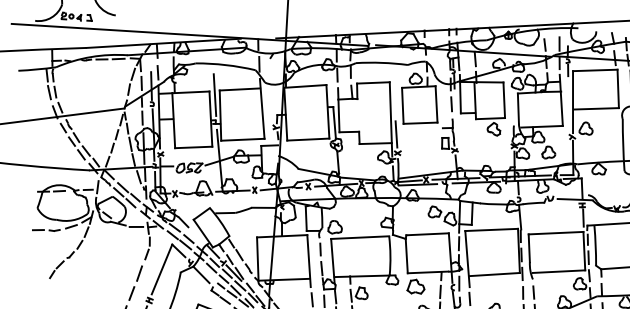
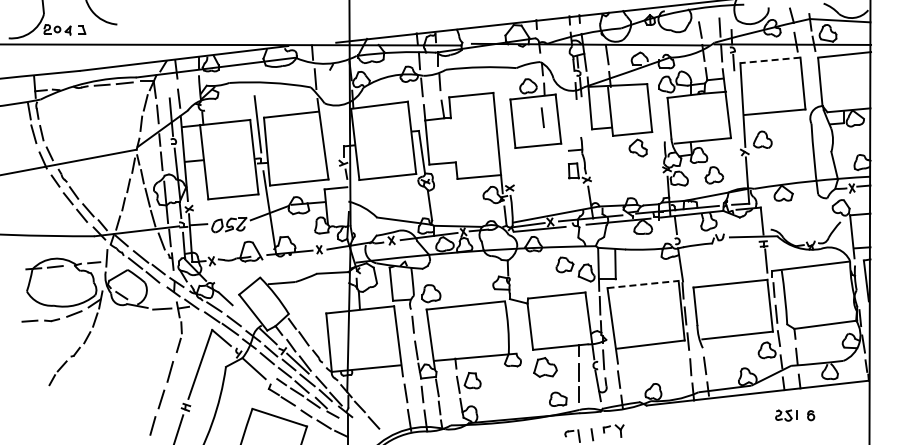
line: (594, 70) -> (769, 60), solid -> dashed
line: (451, 104) -> (542, 117), moved
line: (396, 134) -> (506, 162), removed
line: (491, 229) -> (643, 284), solid -> dashed

